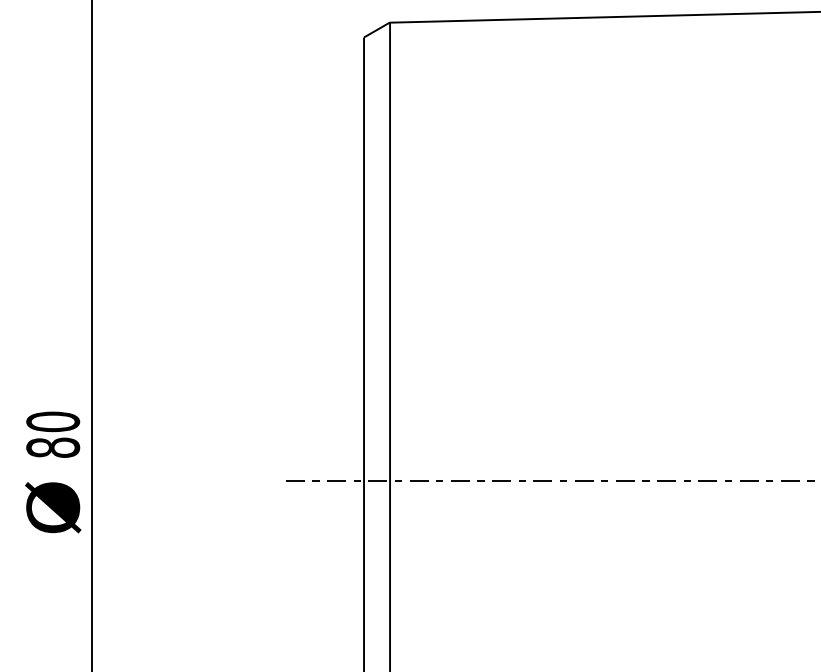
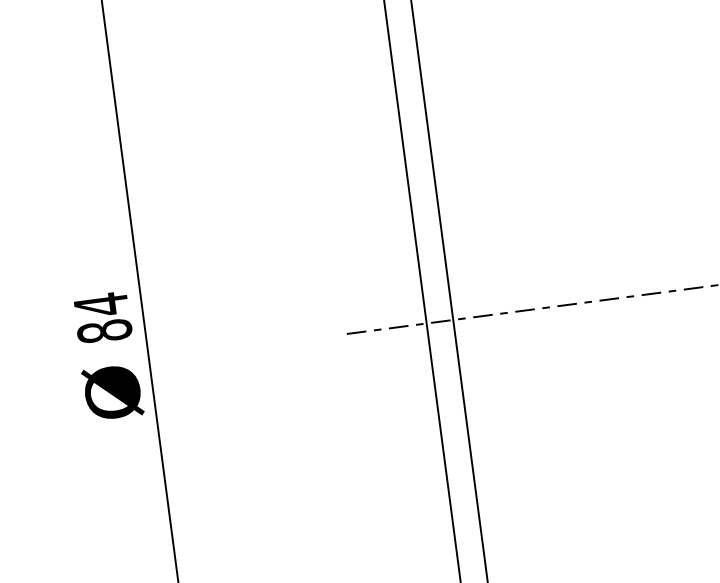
text: (53, 421) -> (101, 304), 80 -> 84

